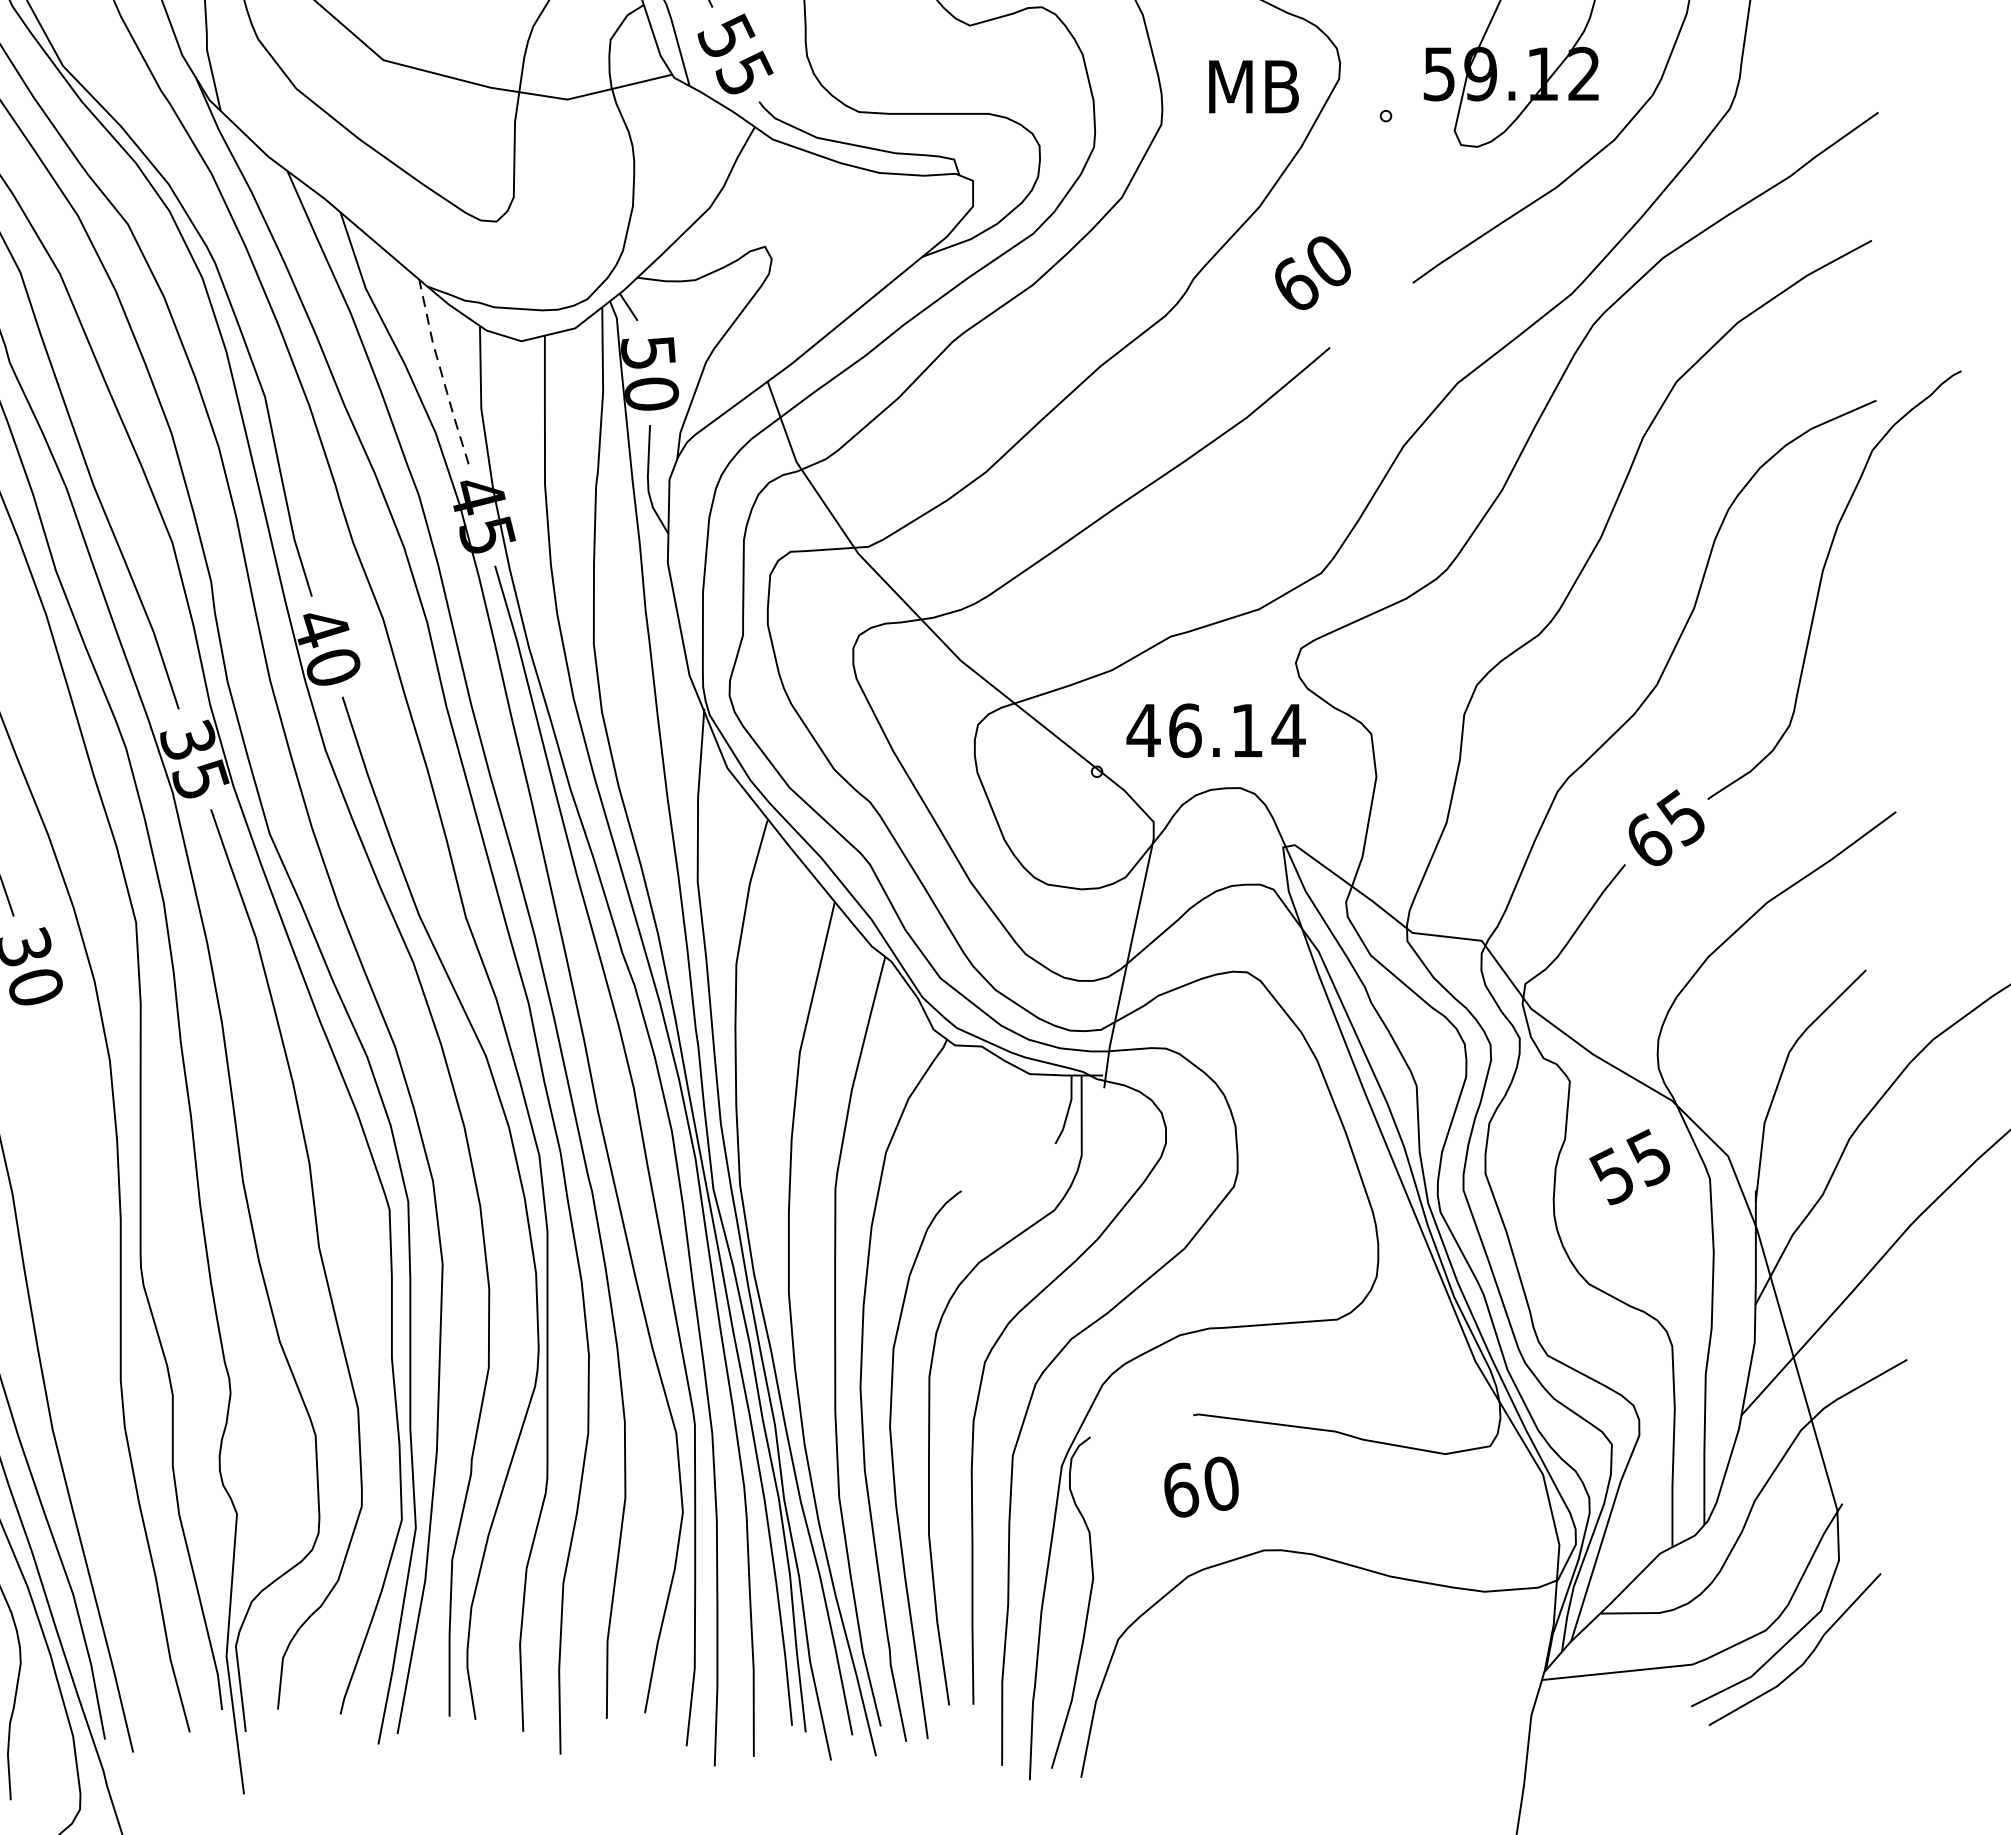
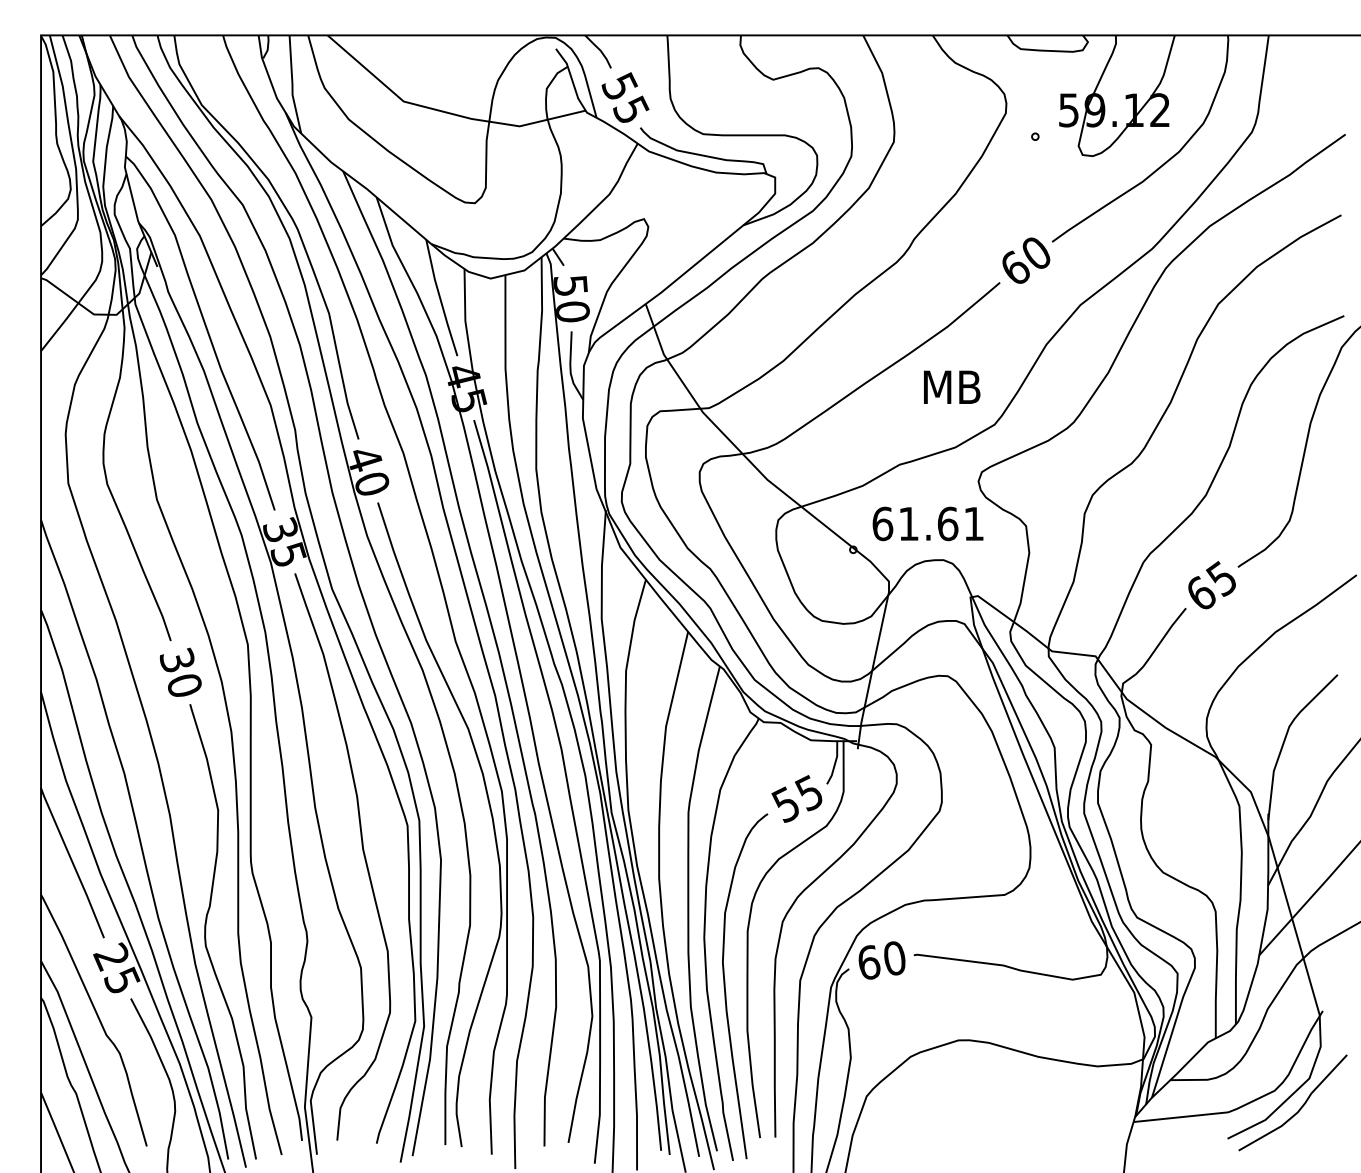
text: (1254, 85) -> (952, 386), moved
text: (1313, 272) -> (1026, 260), moved
line: (441, 372) -> (440, 298), dashed -> solid
text: (1214, 729) -> (927, 523), 46.14 -> 61.61
text: (1629, 1166) -> (796, 798), moved
curve: (70, 1377) -> (206, 931), added
text: (1200, 1487) -> (881, 960), moved

